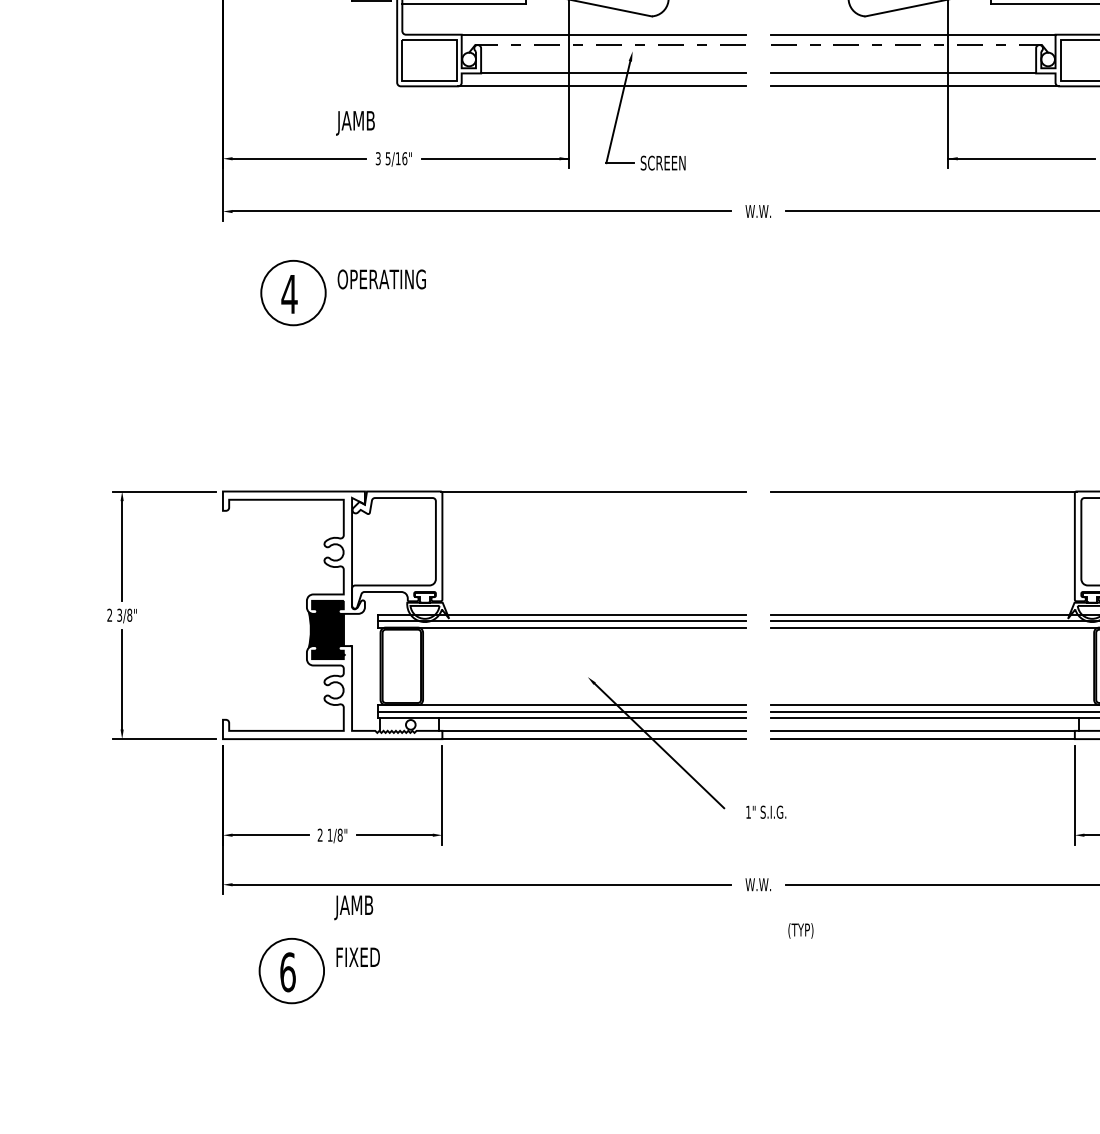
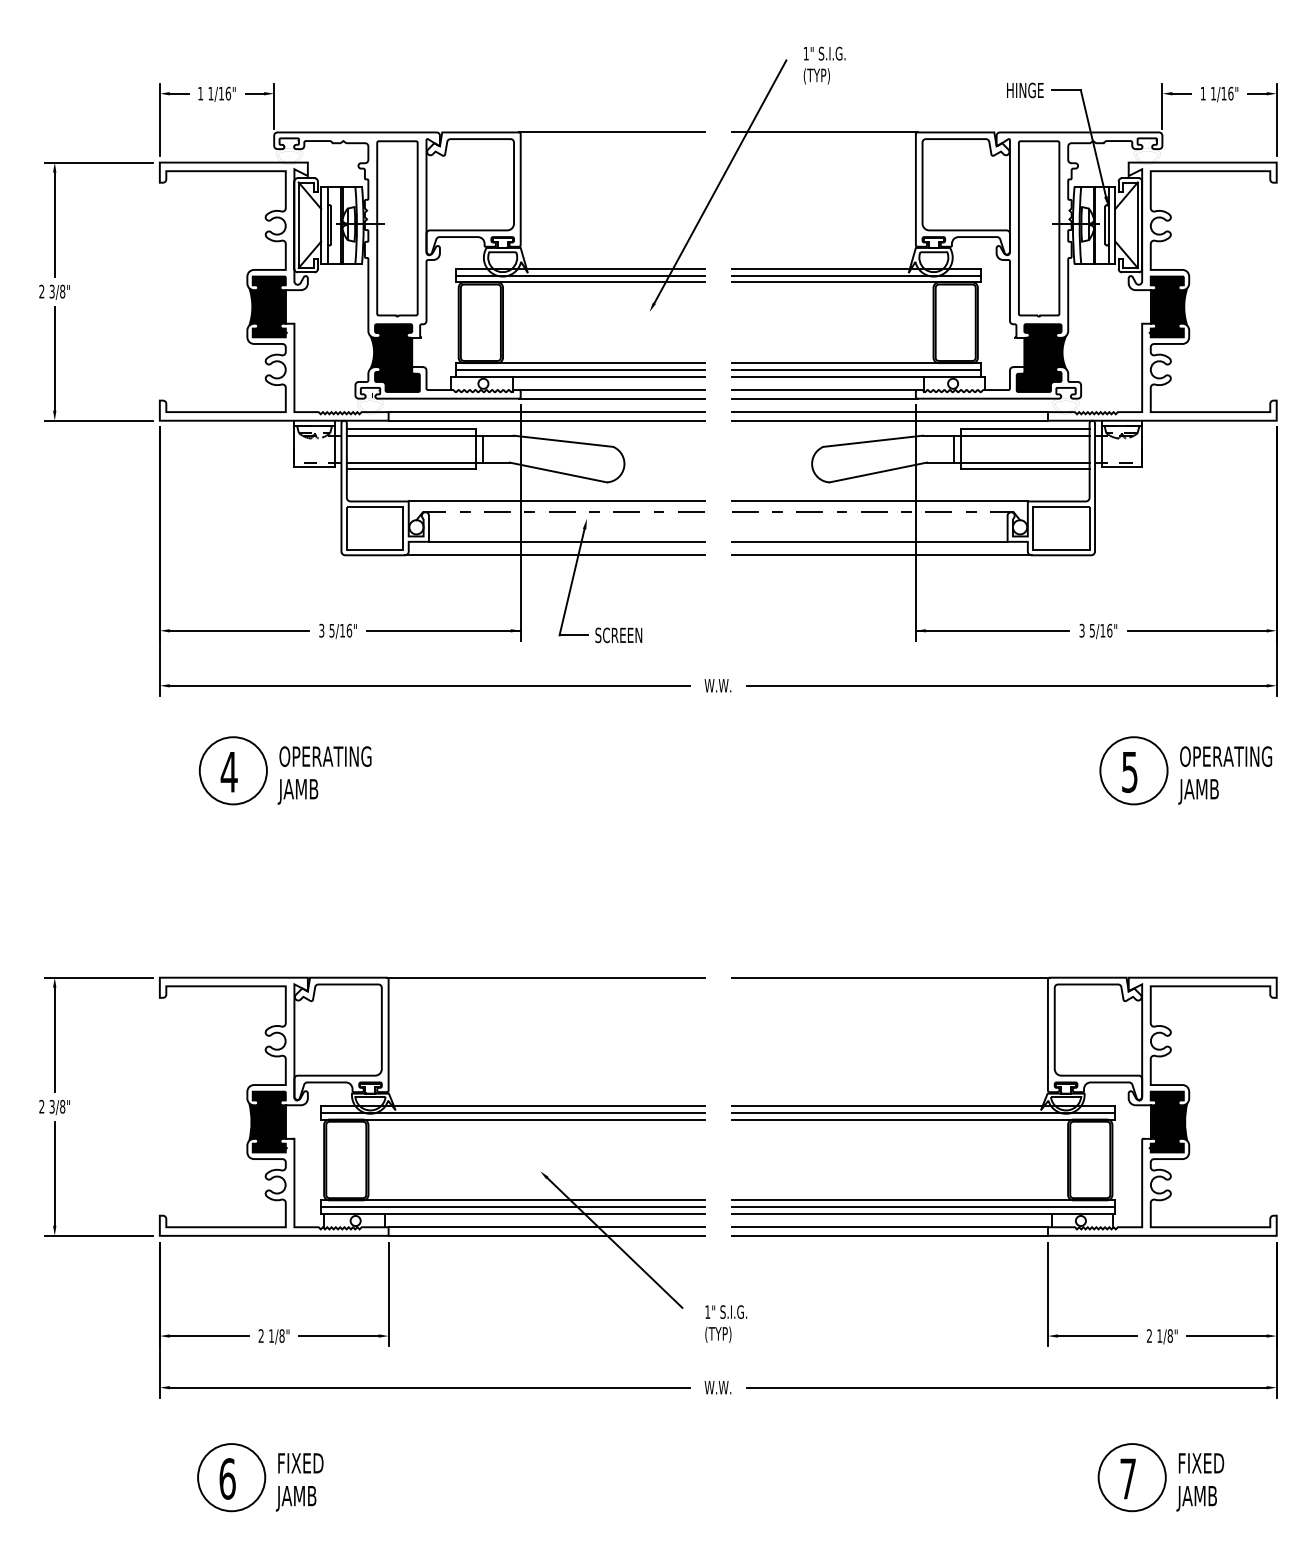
text: (355, 122) -> (297, 791), moved
text: (353, 907) -> (295, 1498), moved
text: (801, 930) -> (718, 1334), moved

